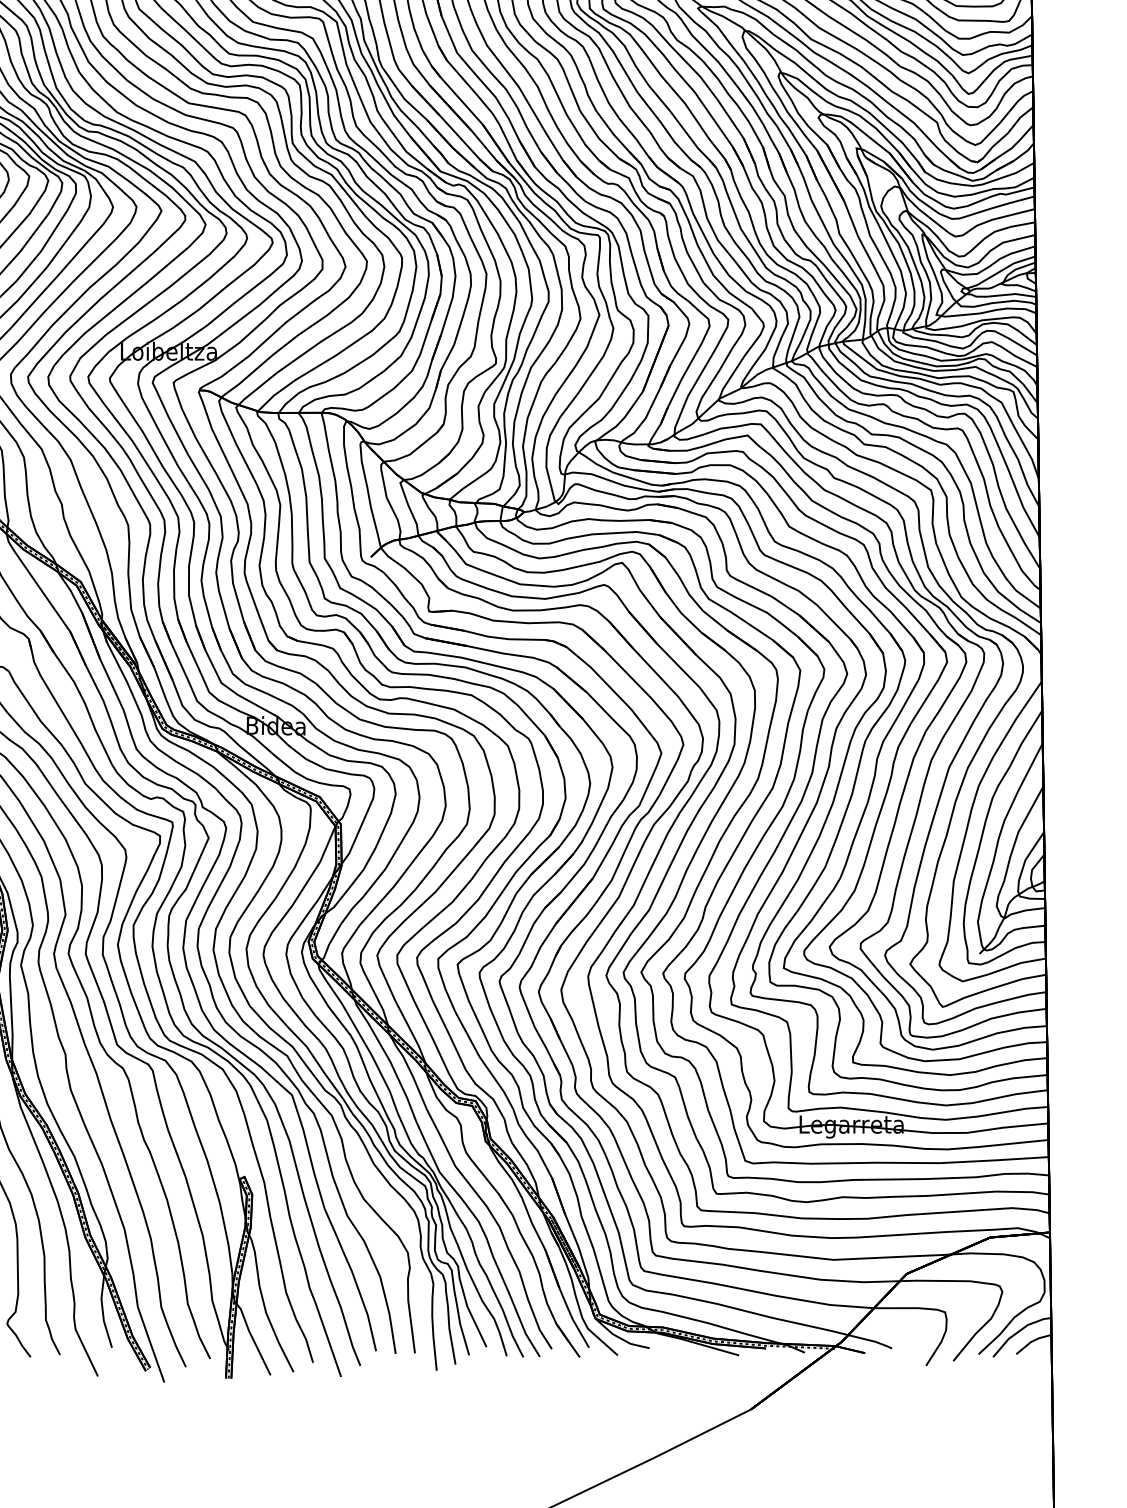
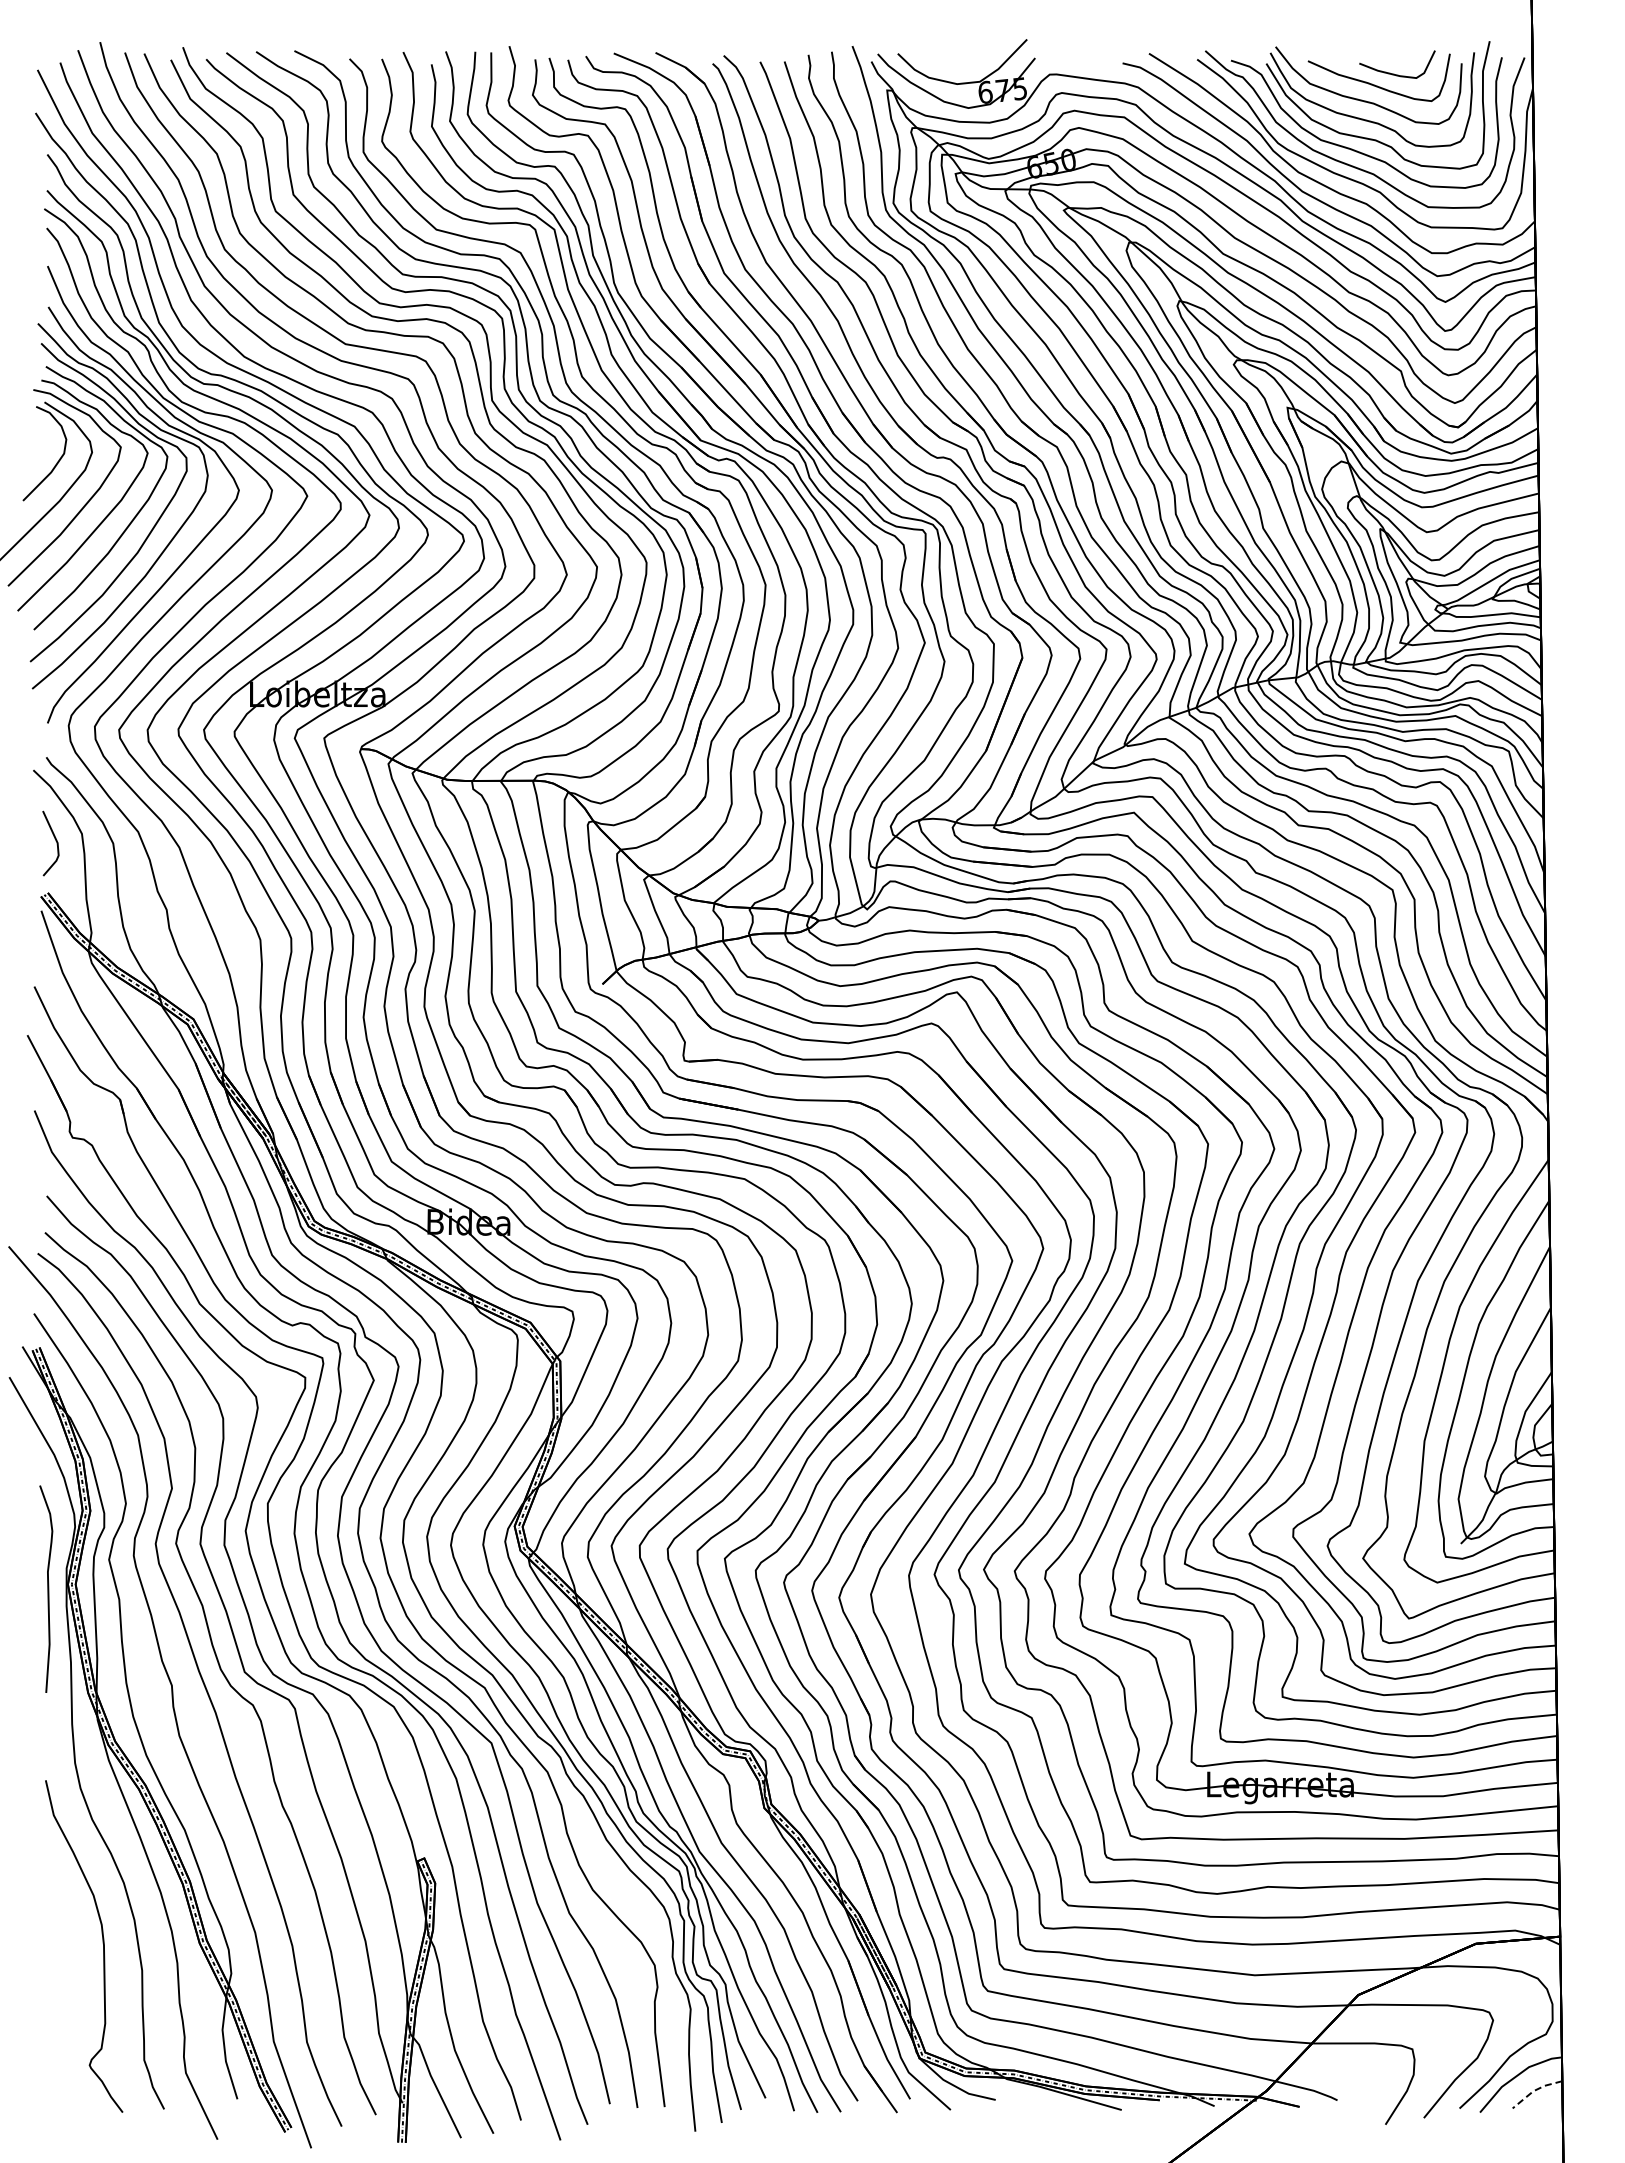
line: (1032, 1341) -> (1535, 2090), solid -> dashed

